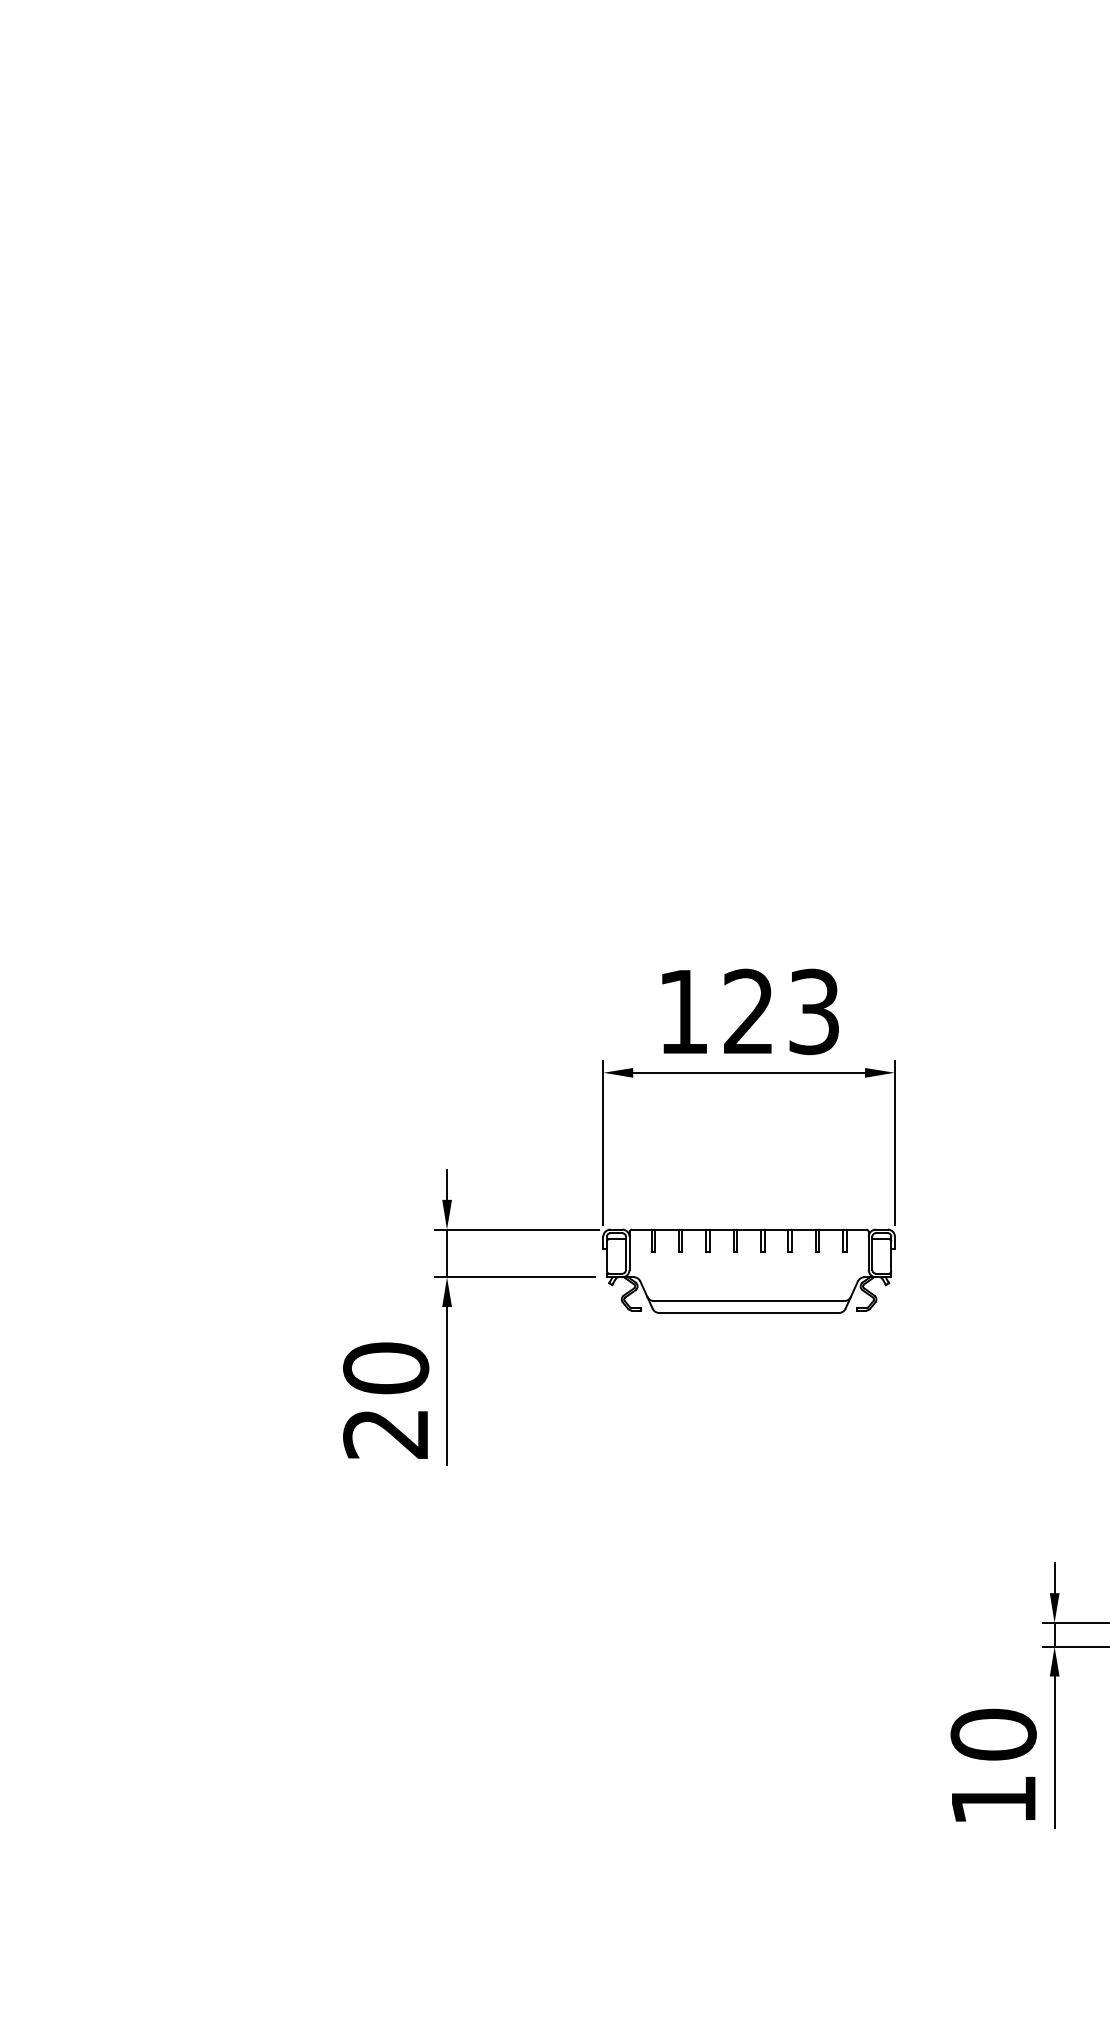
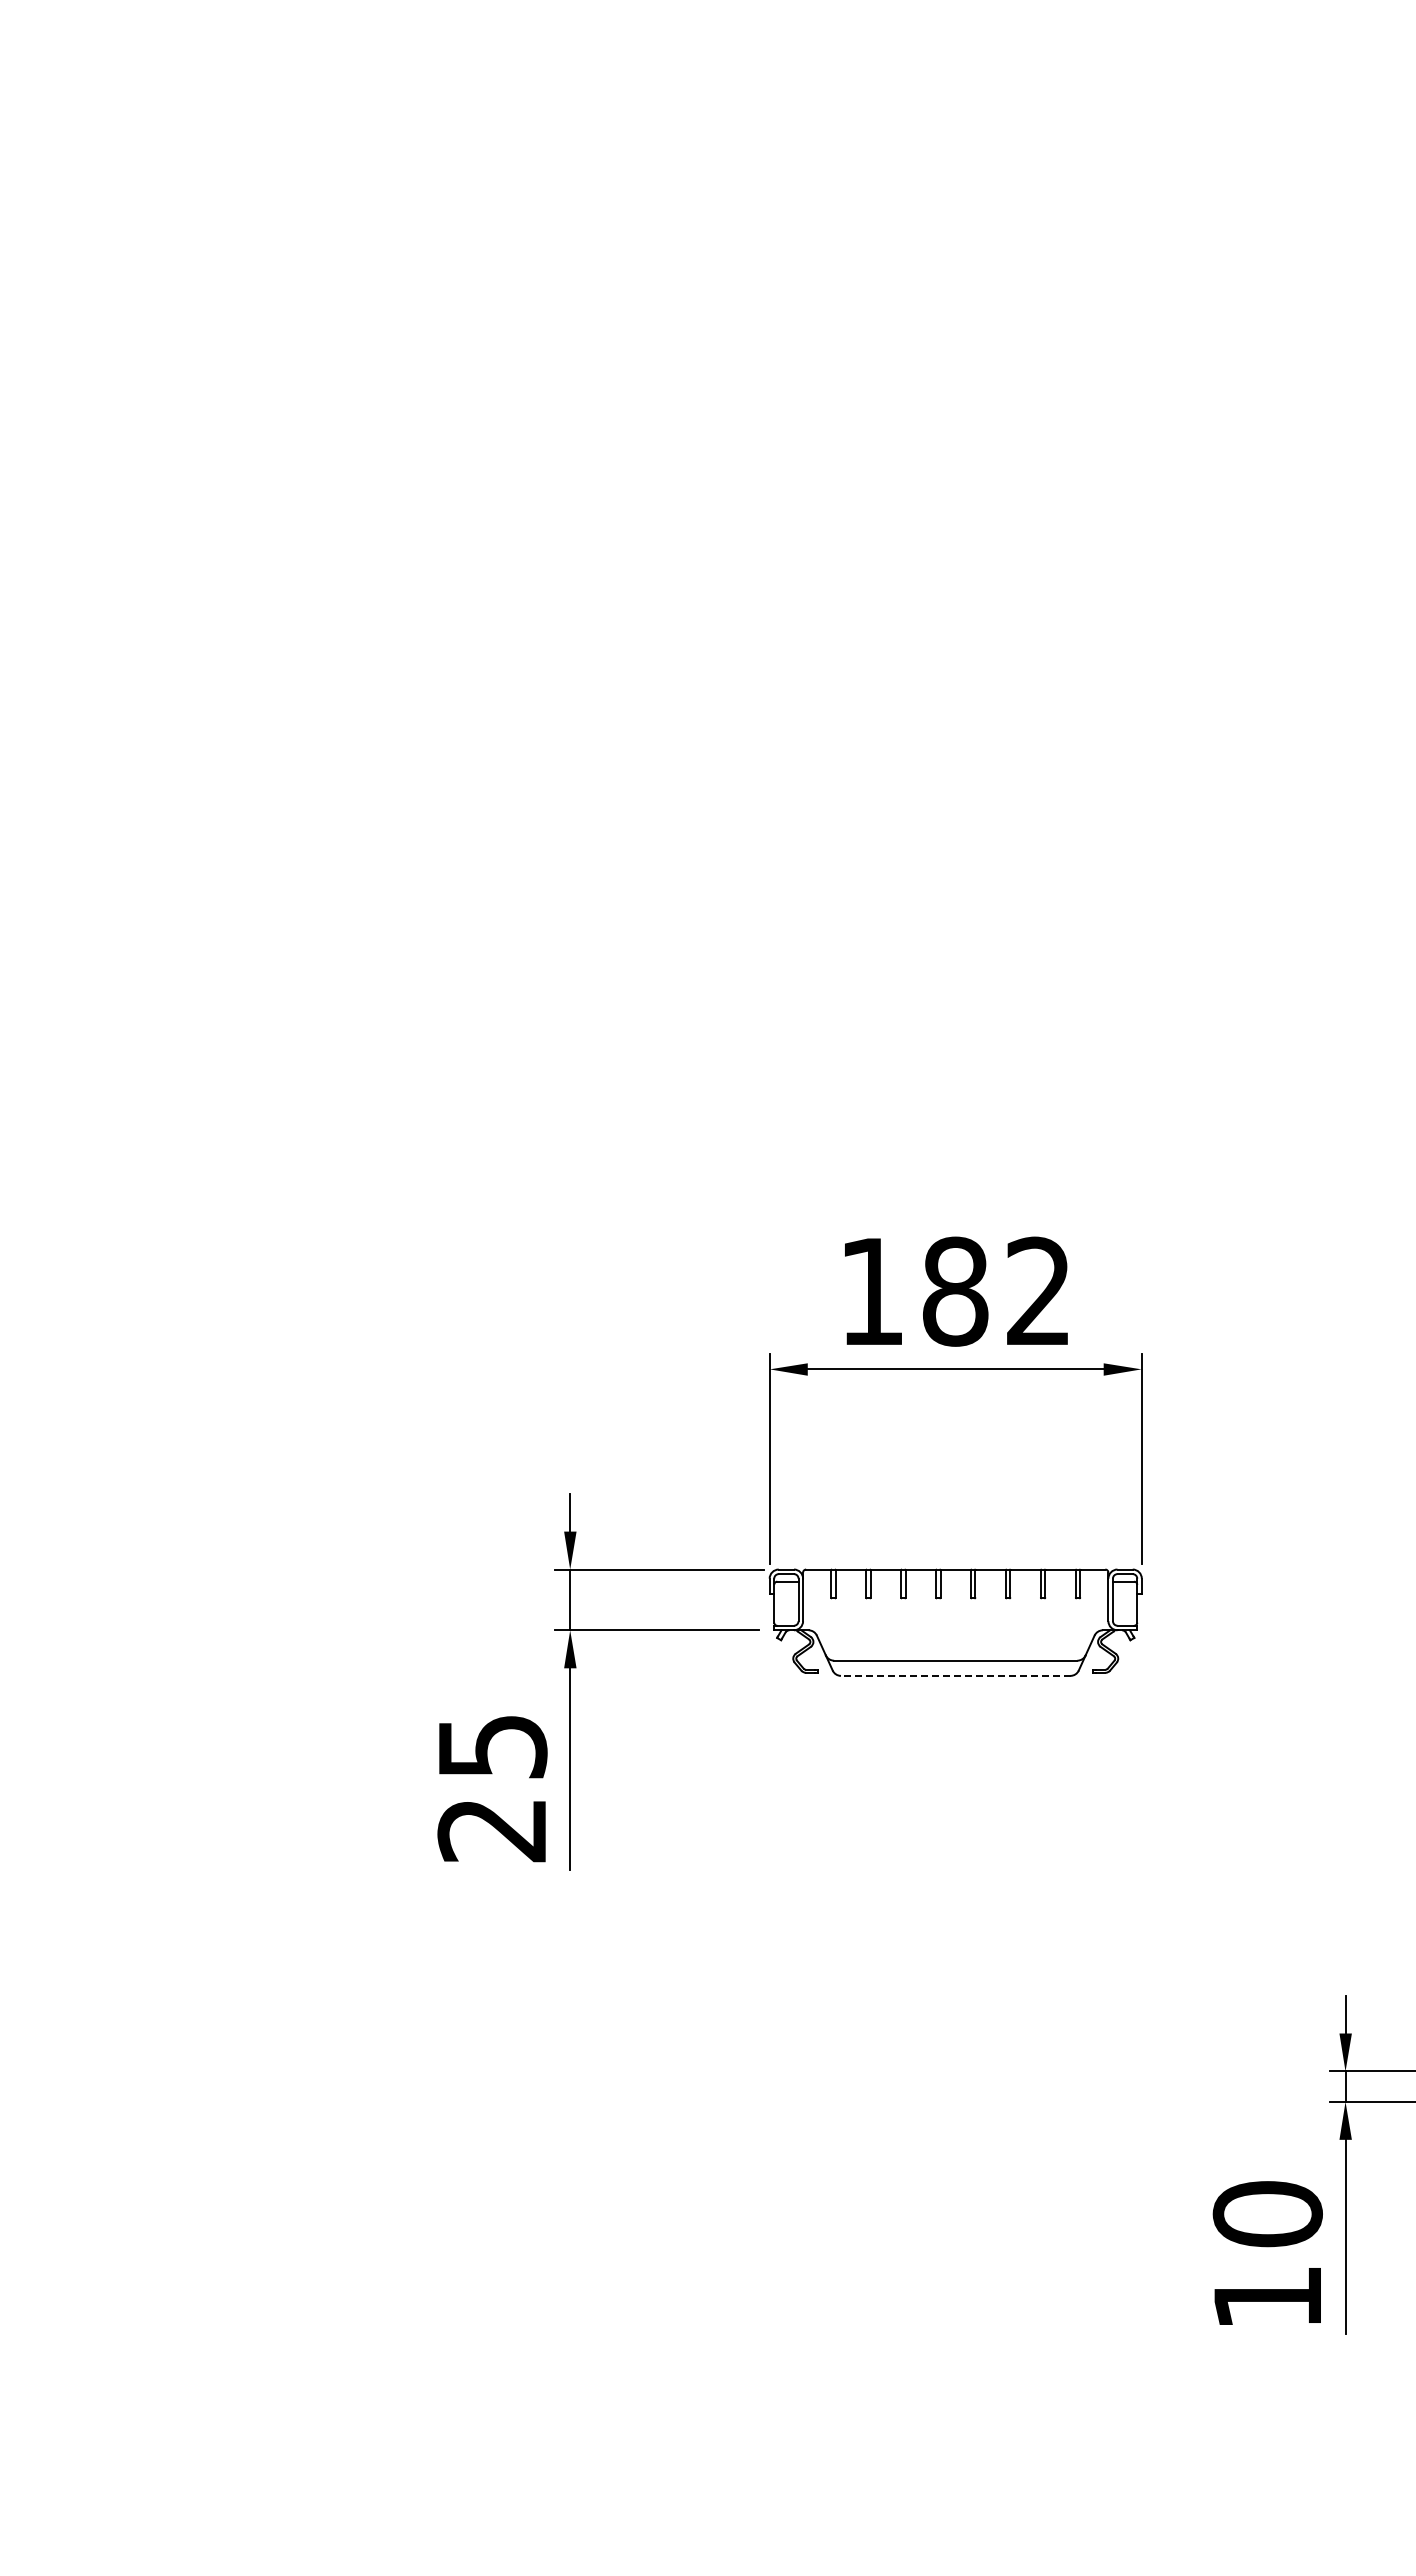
text: (781, 1011) -> (996, 1291), 123 -> 182
line: (748, 1312) -> (955, 1675), solid -> dashed
text: (386, 1368) -> (492, 1746), 20 -> 25

